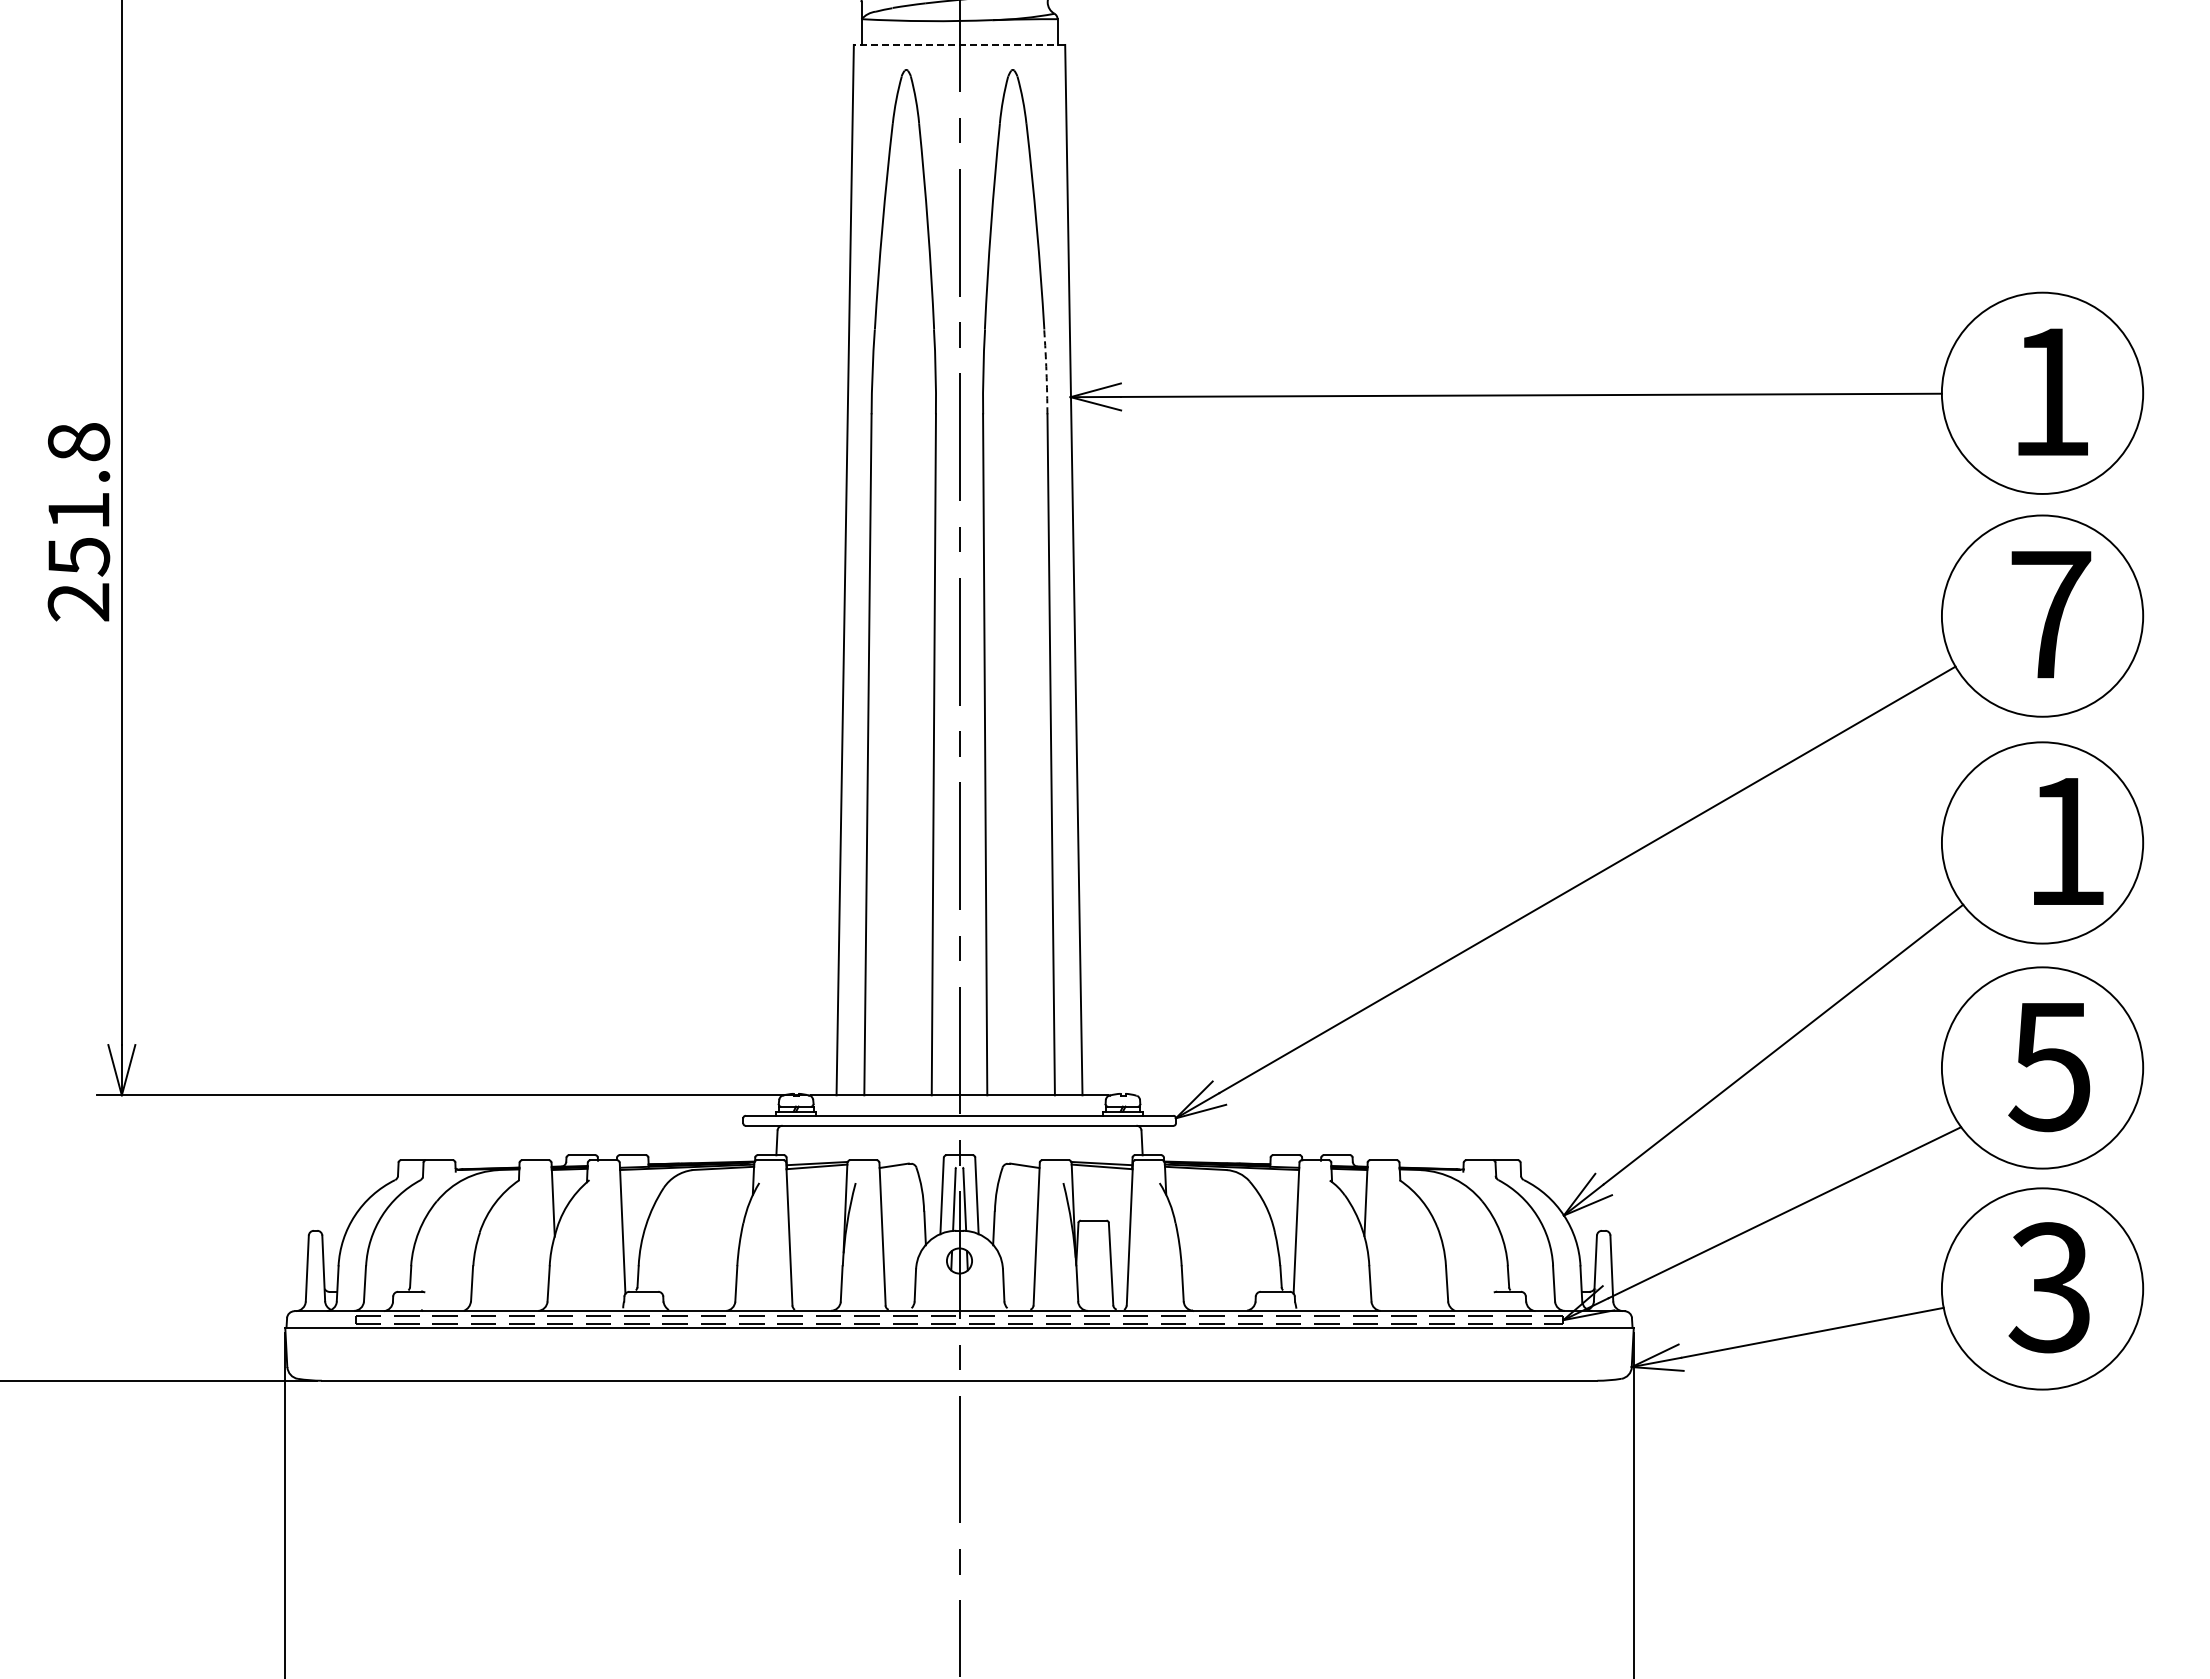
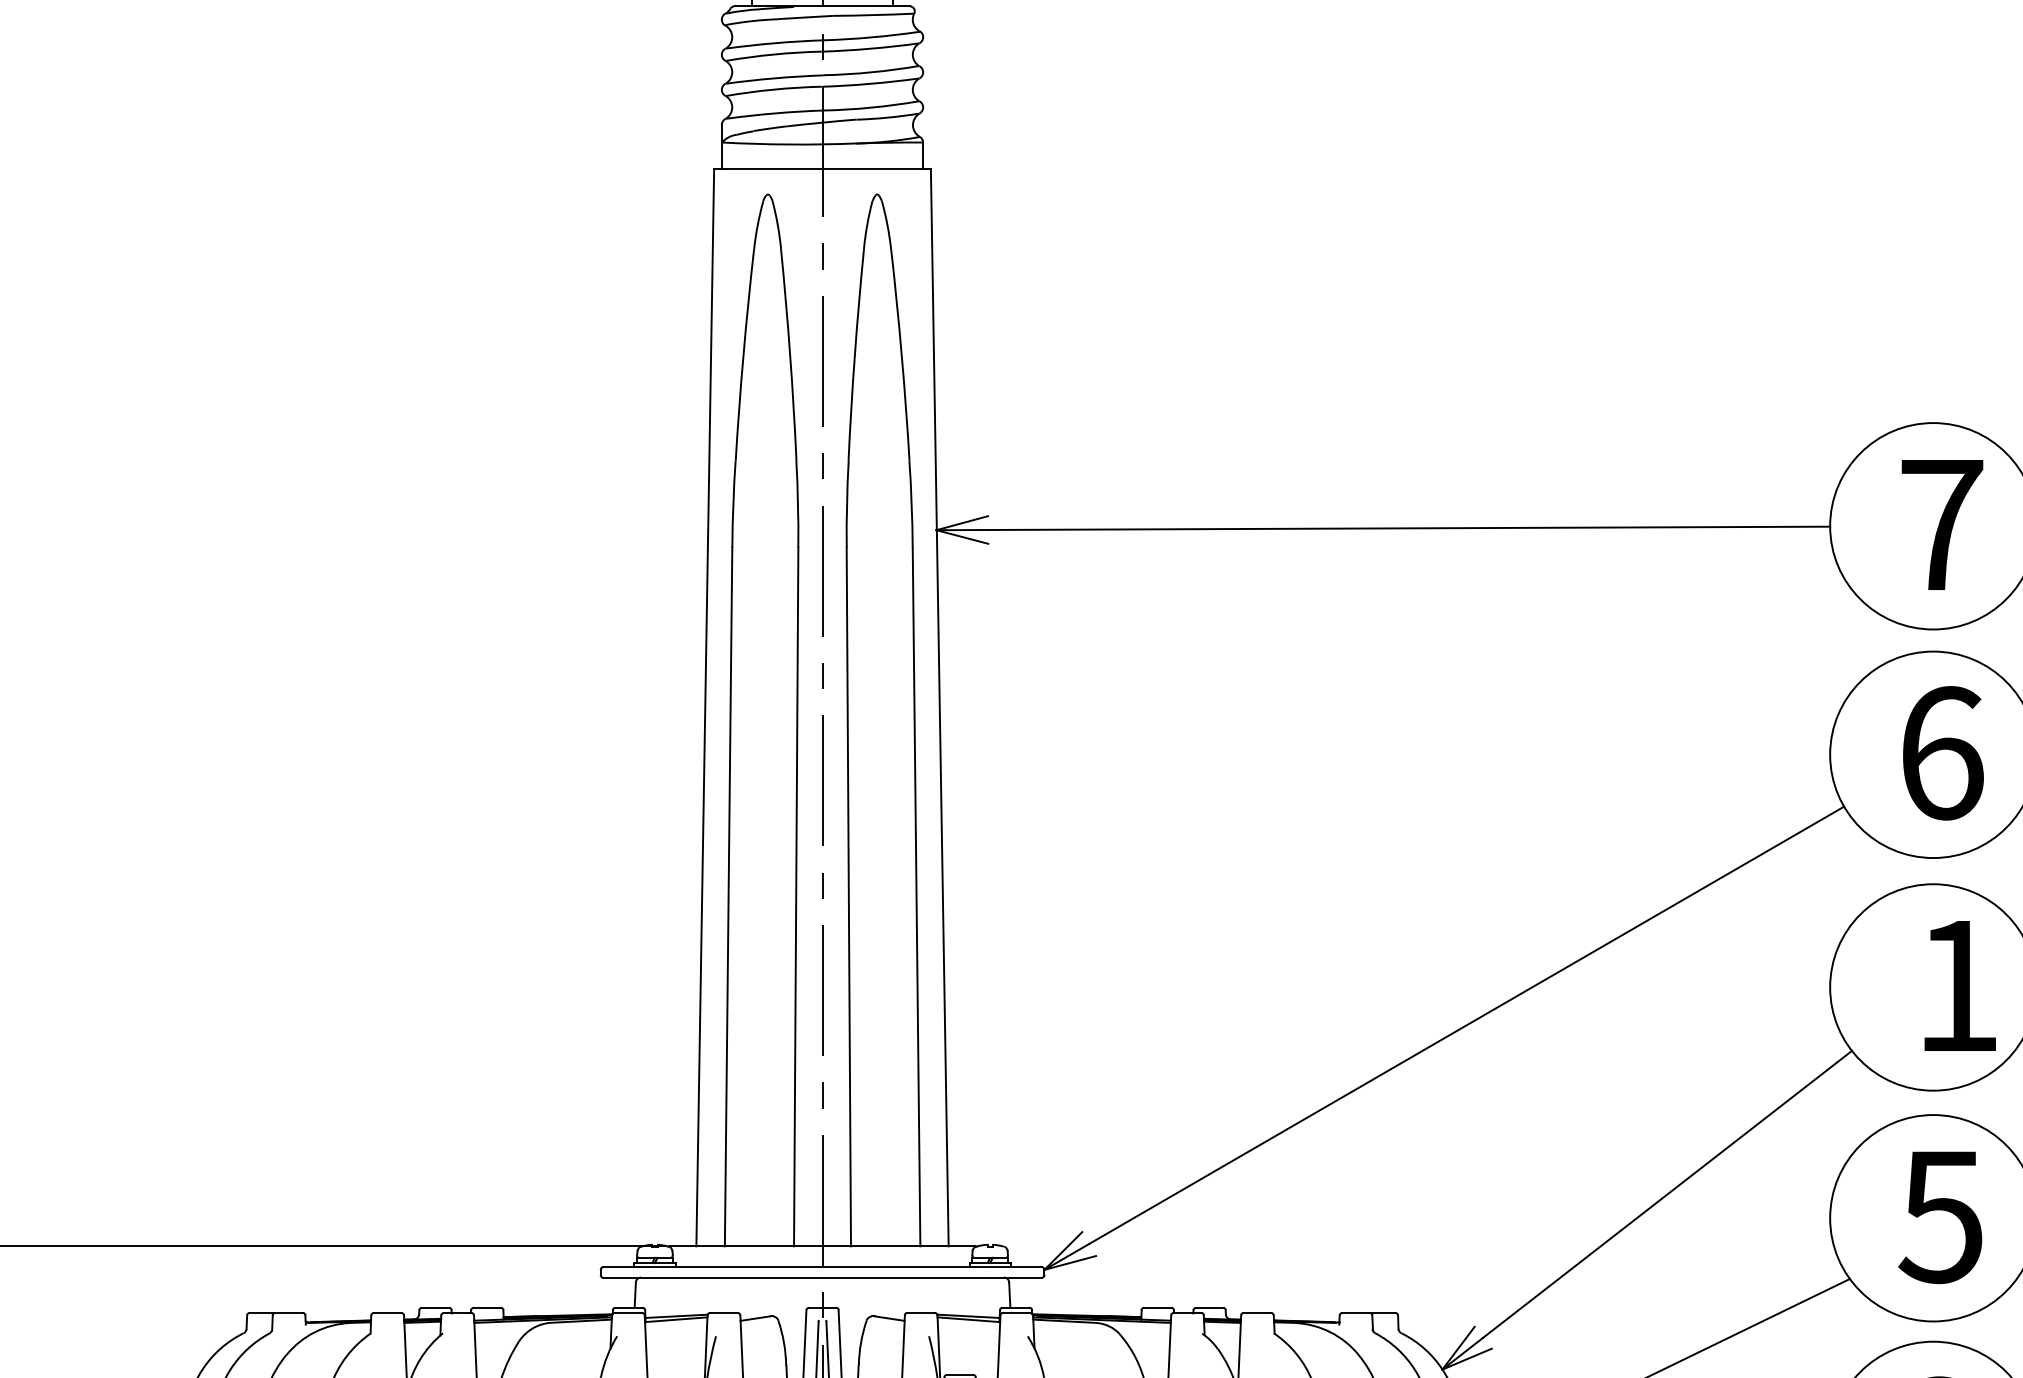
line: (959, 44) -> (822, 168), dashed -> solid
arc: (1046, 371) -> (911, 503), dashed -> solid
text: (2051, 391) -> (1942, 524), 1 -> 7
text: (2051, 614) -> (1942, 753), 7 -> 6

